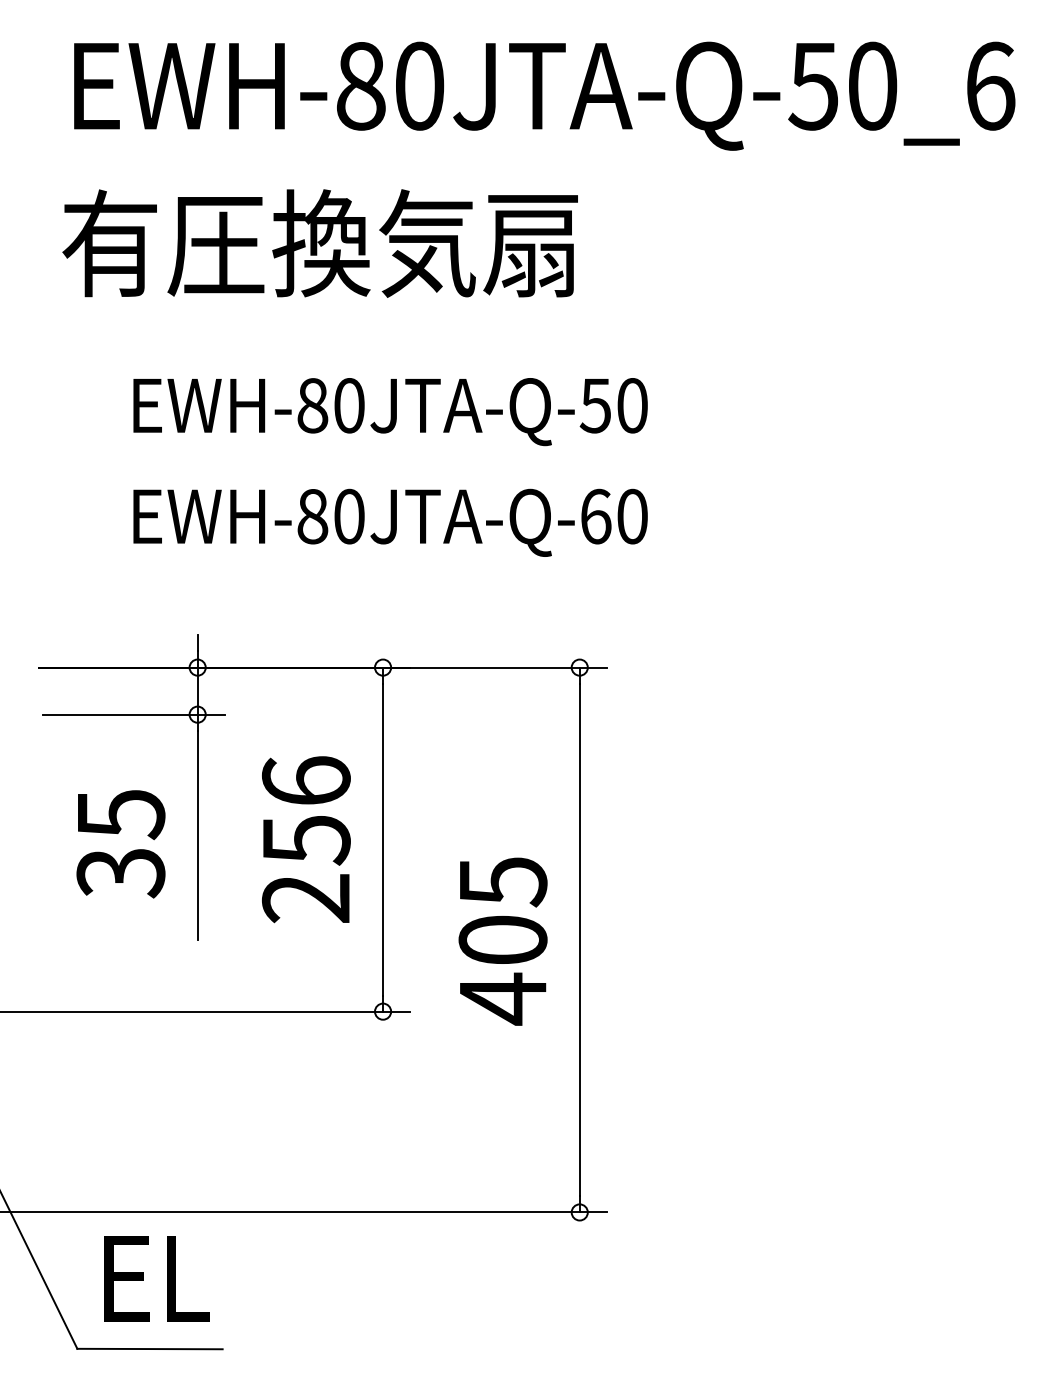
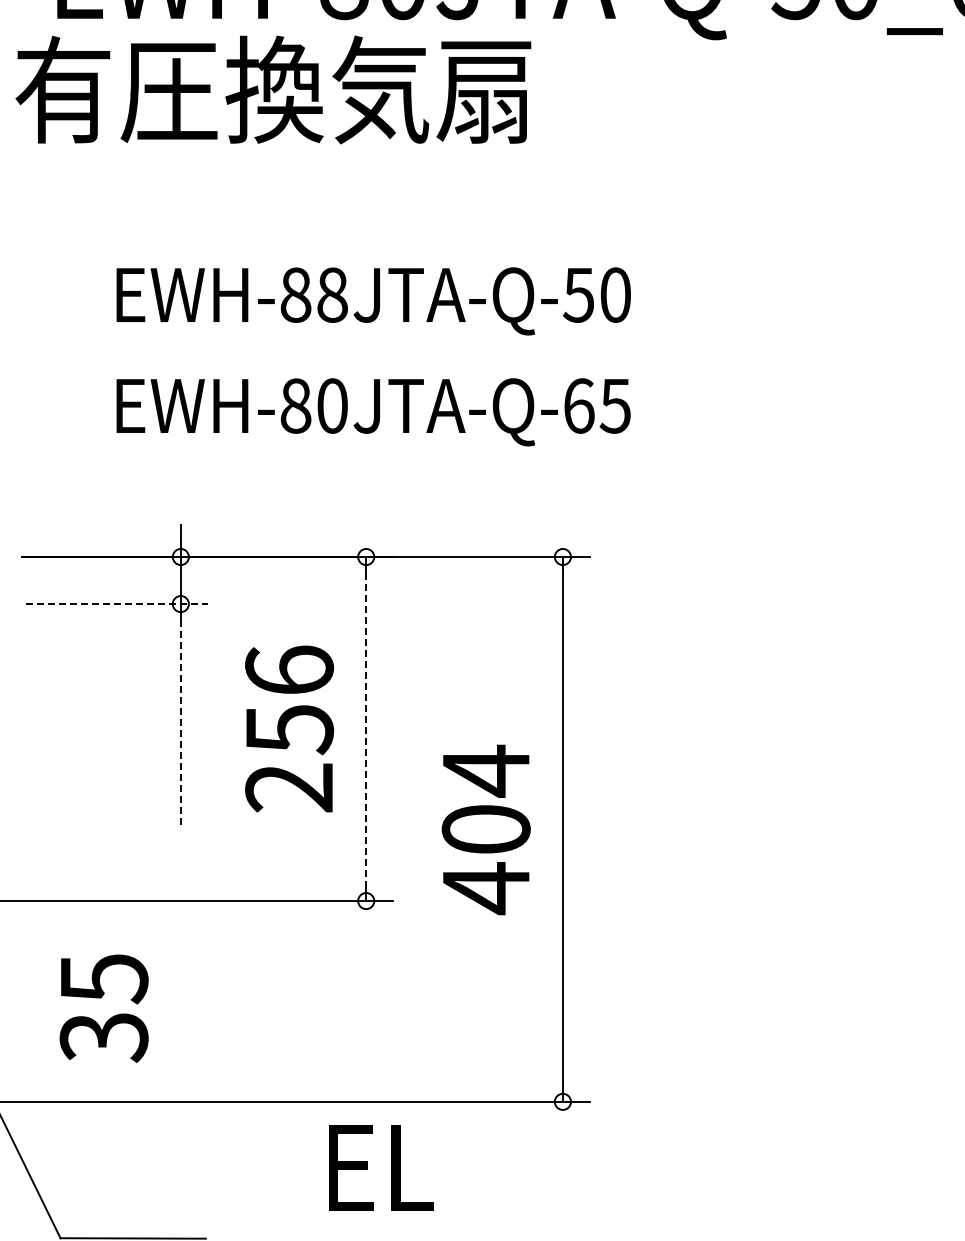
text: (319, 243) -> (272, 89), moved
text: (349, 405) -> (332, 294), EWH-80JTA-Q-50 -> EWH-88JTA-Q-50
text: (631, 516) -> (614, 405), EWH-80JTA-Q-60 -> EWH-80JTA-Q-65
line: (134, 714) -> (117, 603), solid -> dashed
line: (197, 835) -> (180, 724), solid -> dashed
line: (383, 839) -> (366, 728), solid -> dashed
text: (120, 844) -> (103, 1008), moved
text: (503, 881) -> (486, 770), 405 -> 404
text: (156, 1278) -> (380, 1167), moved

